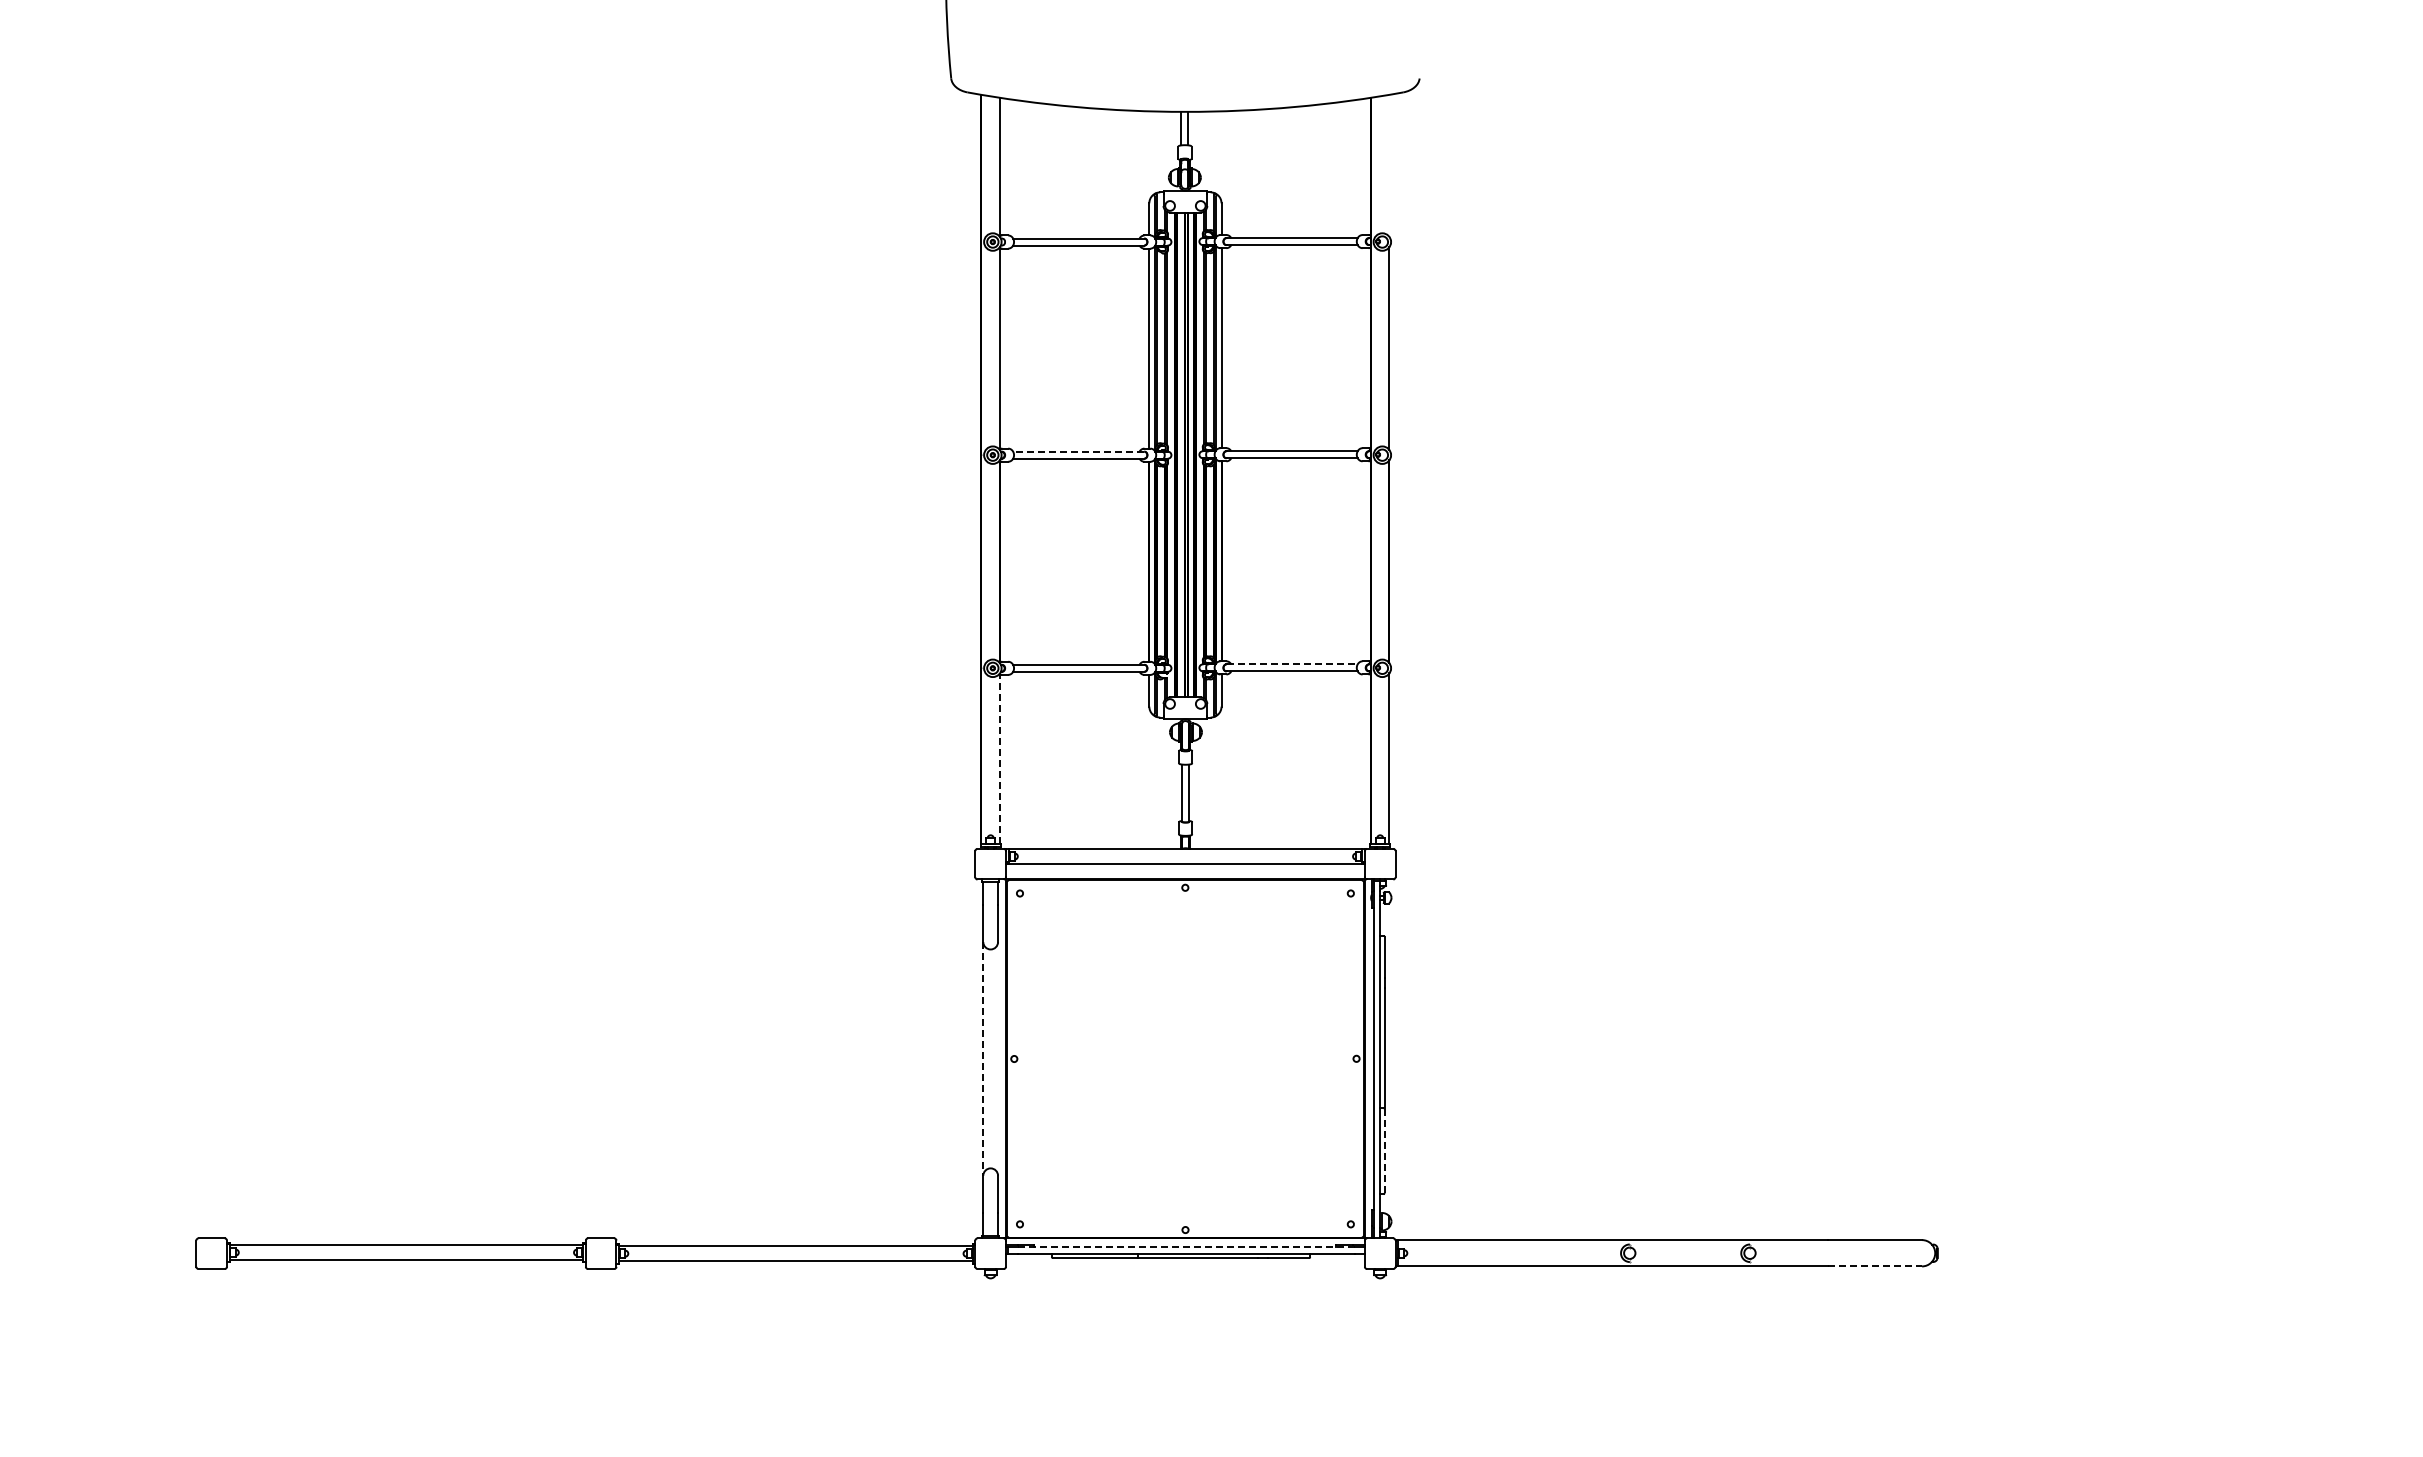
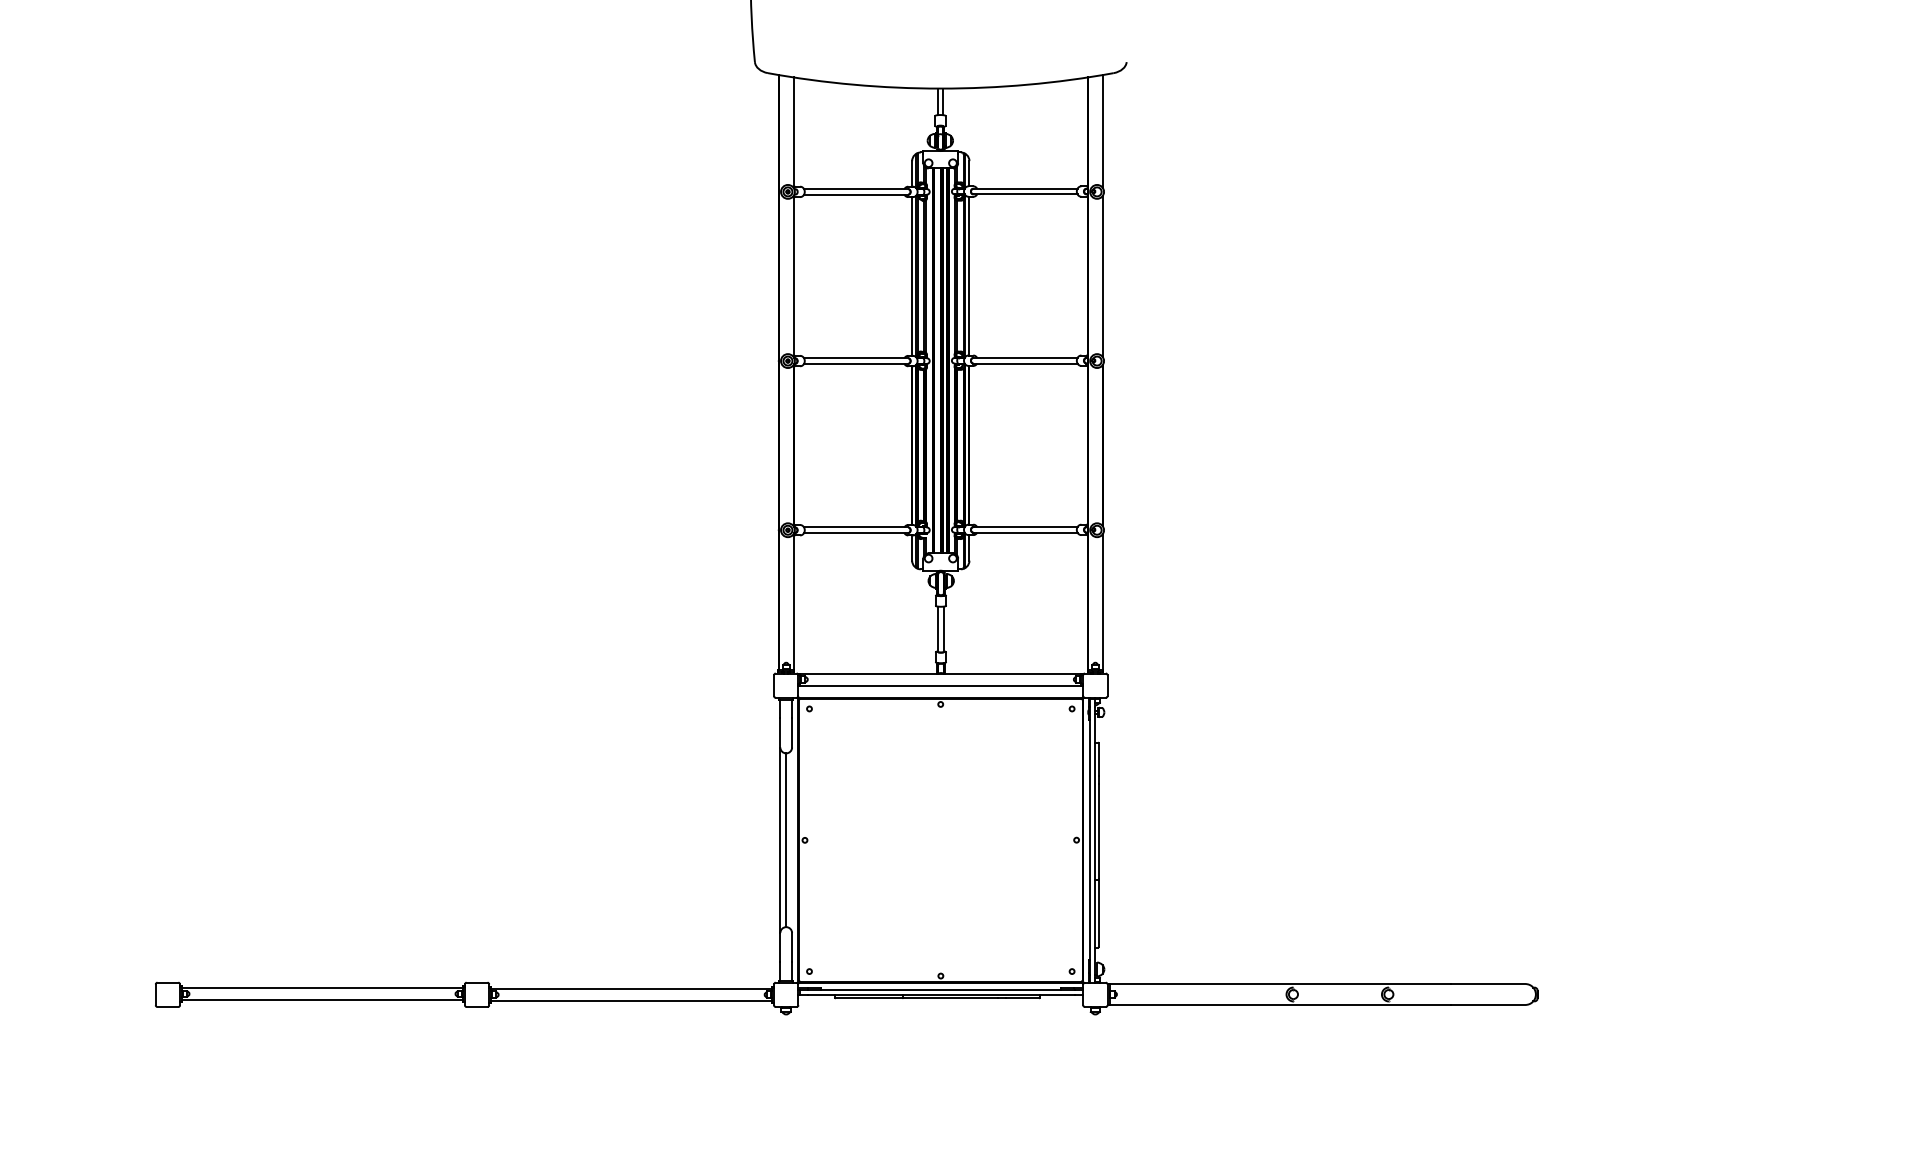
line: (1389, 165) -> (1102, 131), added
line: (1078, 451) -> (855, 358), dashed -> solid
line: (1292, 664) -> (1025, 527), dashed -> solid
line: (999, 758) -> (793, 601), dashed -> solid
line: (983, 1058) -> (780, 839), dashed -> solid
line: (990, 1058) -> (786, 839), added
line: (1384, 1150) -> (1098, 912), dashed -> solid
line: (1186, 1247) -> (941, 989), dashed -> solid
line: (1875, 1266) -> (1488, 1005), dashed -> solid

